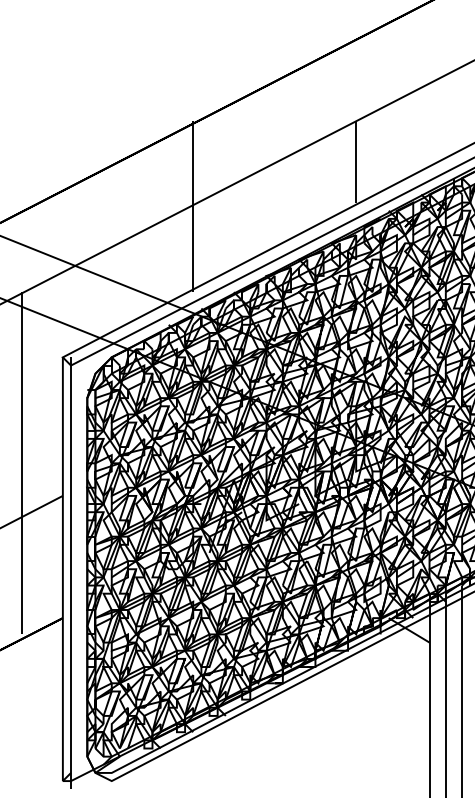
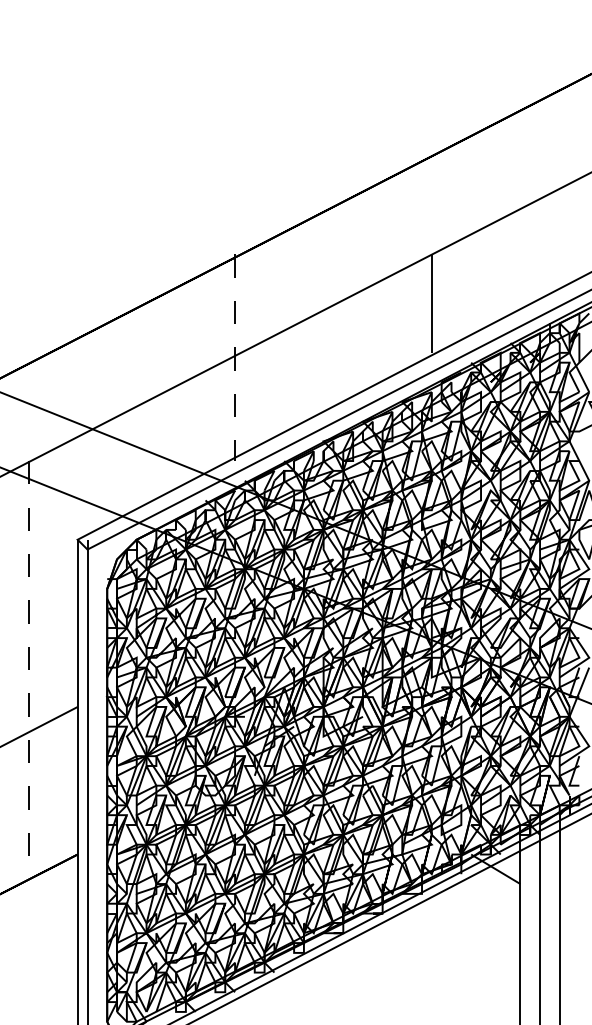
line: (193, 207) -> (235, 358), solid -> dashed
line: (22, 463) -> (28, 667), solid -> dashed

